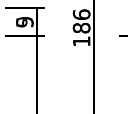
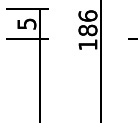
text: (24, 22) -> (26, 24), 9 -> 5

